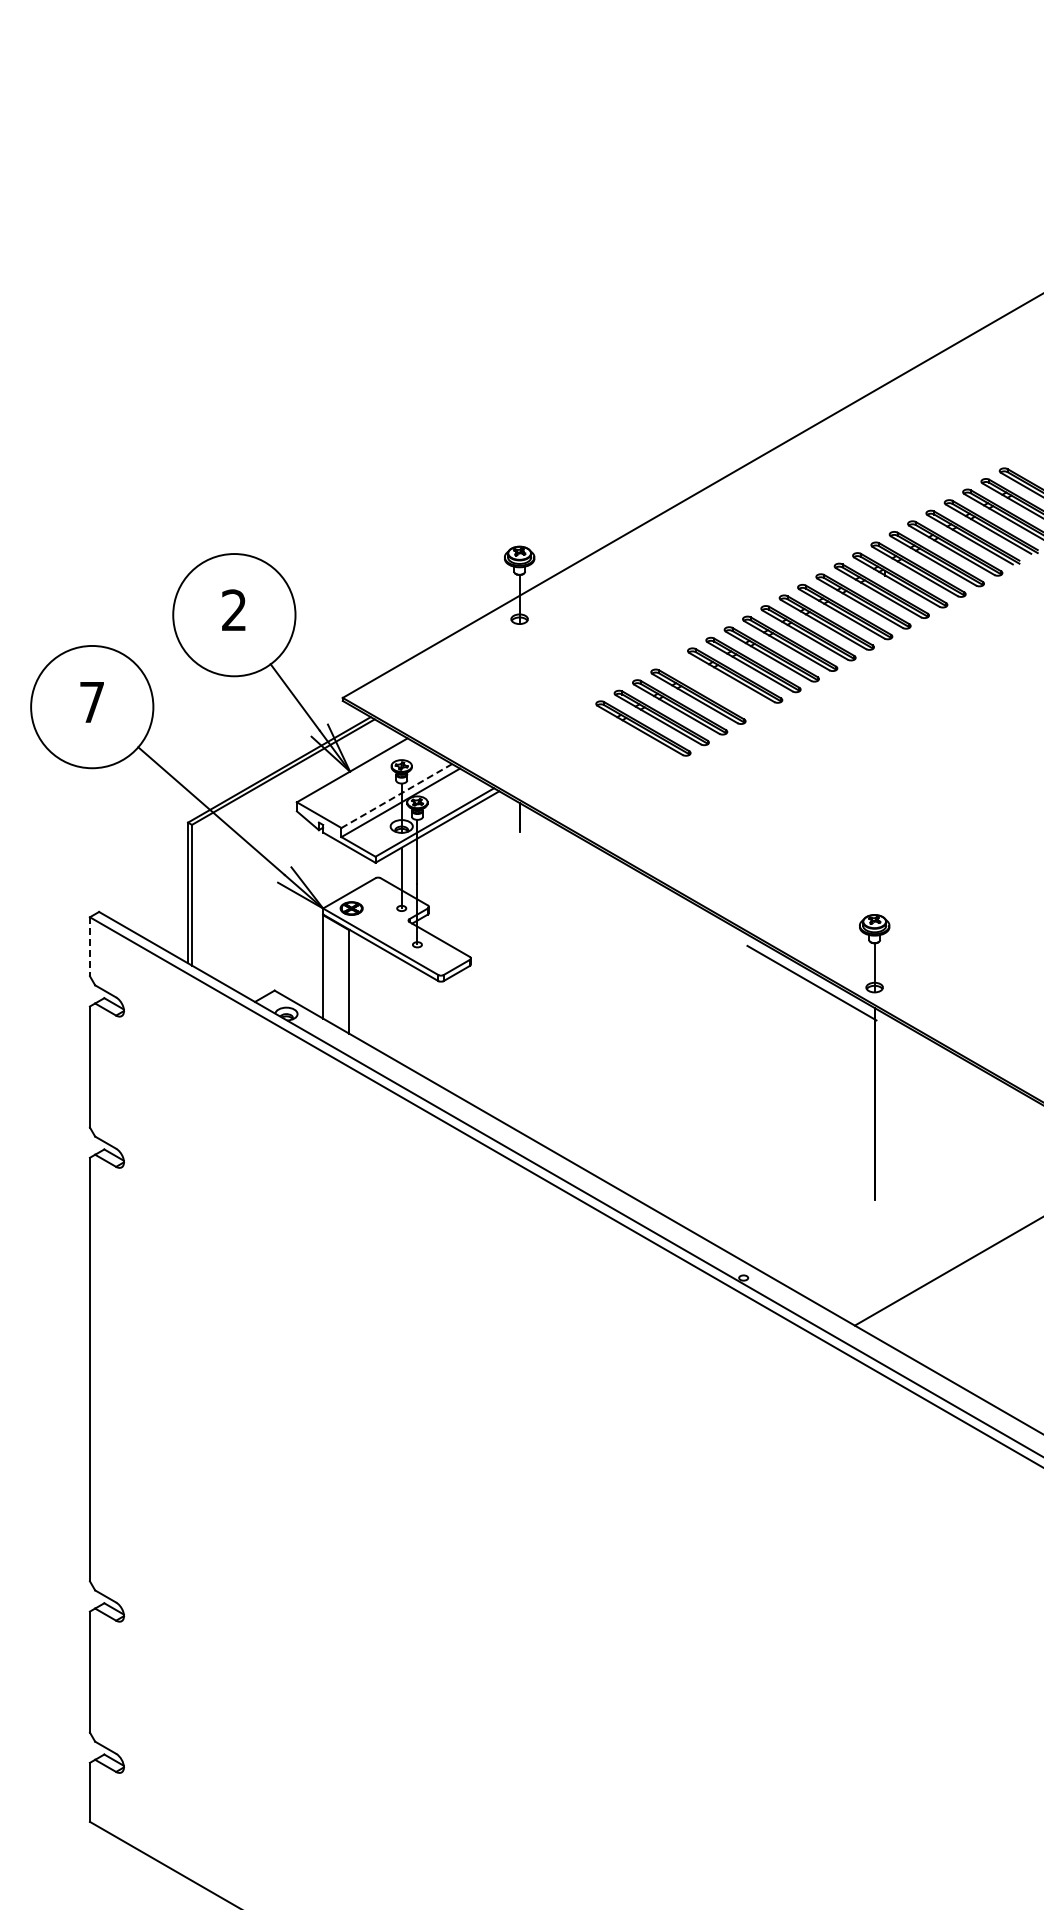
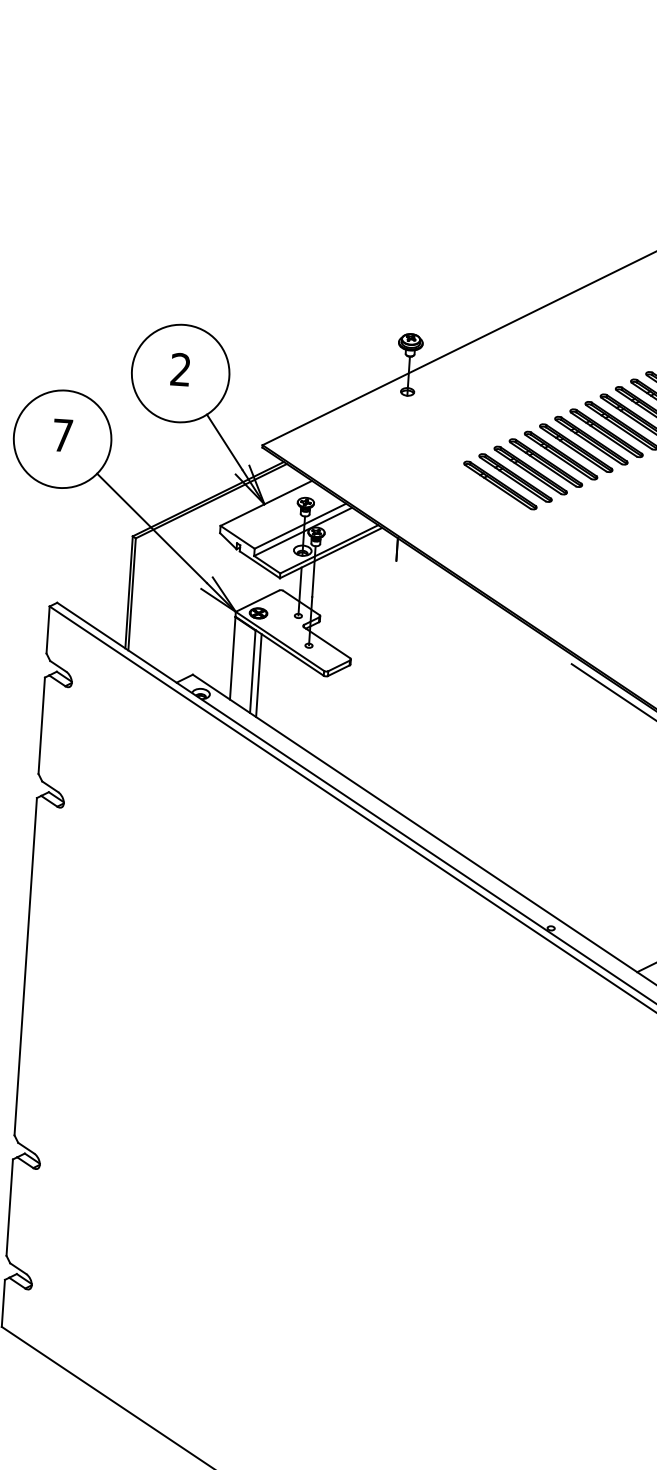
part: (716, 686) -> (560, 455), added
line: (396, 796) -> (300, 526), dashed -> solid
line: (89, 947) -> (47, 630), dashed -> solid
line: (357, 986) -> (259, 675), added

